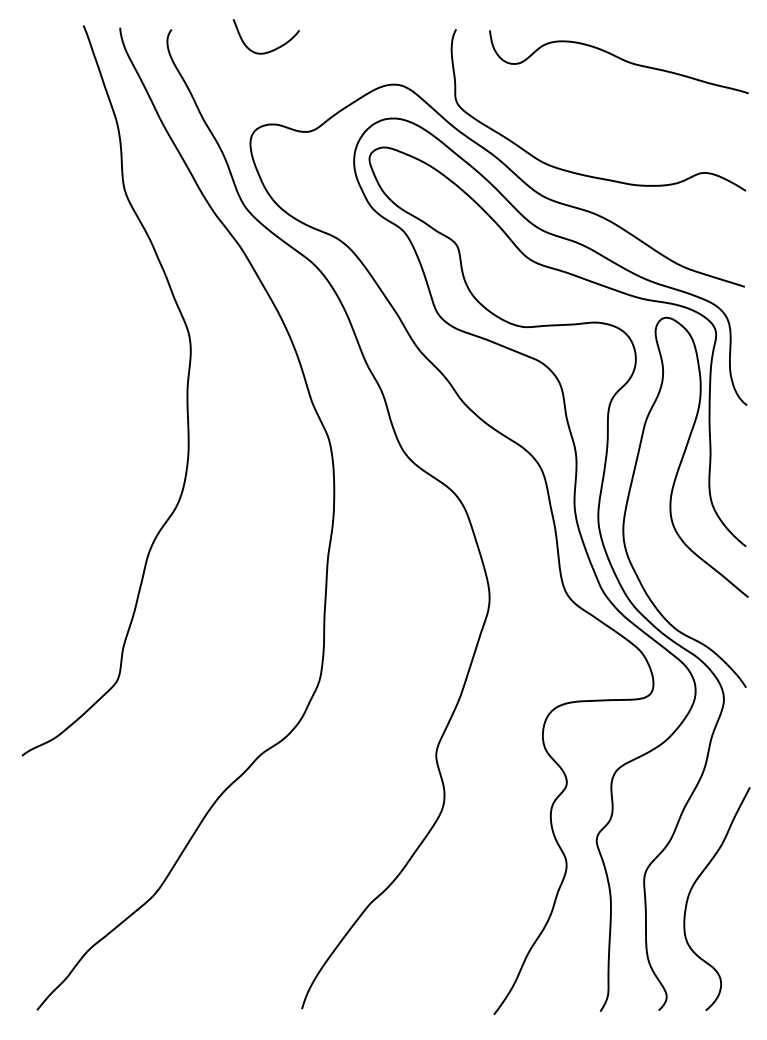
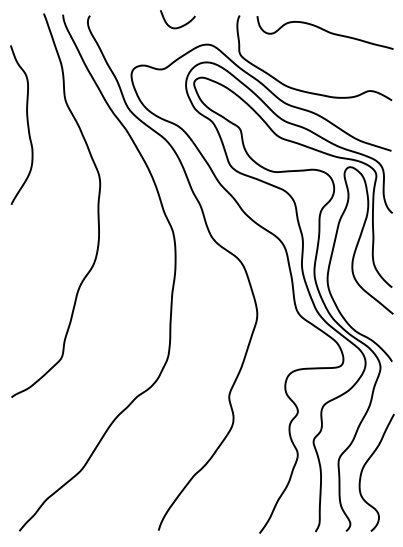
curve: (267, 50) -> (178, 26), moved
curve: (50, 230) -> (26, 121), added

